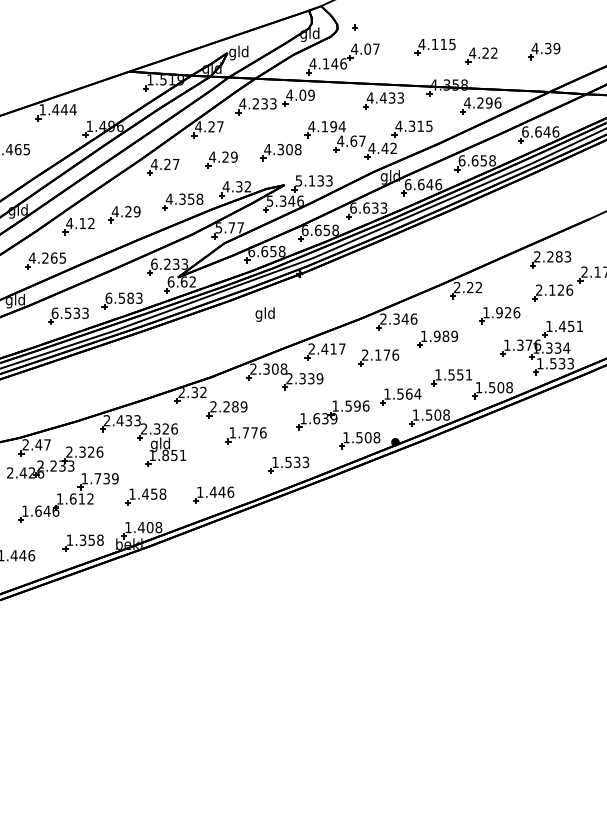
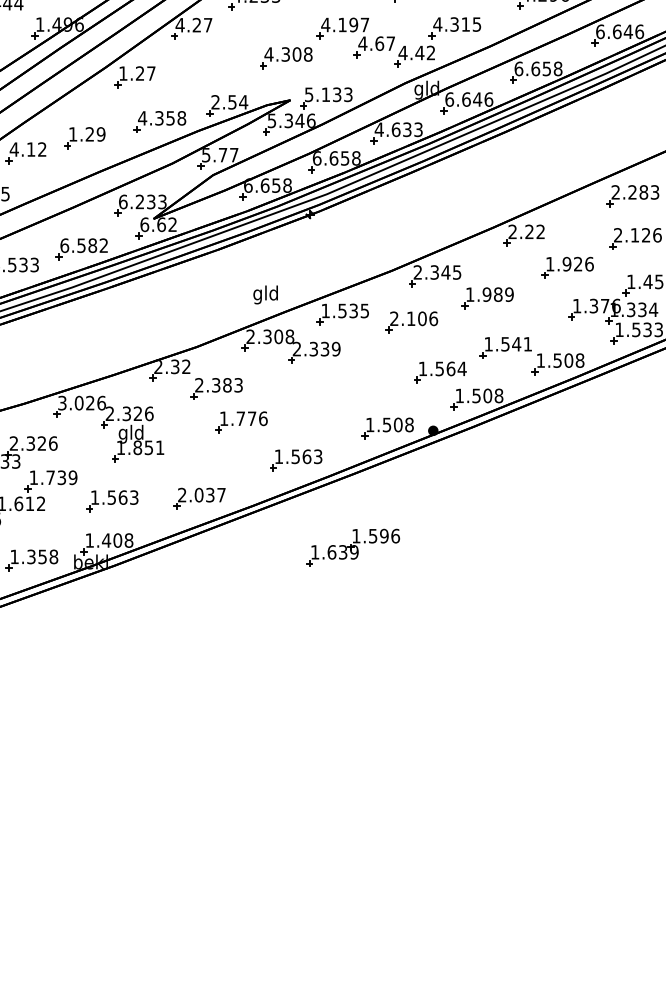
text: (341, 126) -> (363, 24), 4.194 -> 4.197
part: (221, 159) -> (209, 67), removed
text: (153, 164) -> (122, 73), 4.27 -> 1.27
text: (236, 186) -> (228, 101), 4.32 -> 2.54
text: (353, 207) -> (379, 128), 6.633 -> 4.633
text: (114, 211) -> (71, 134), 4.29 -> 1.29
text: (139, 298) -> (104, 245), 6.583 -> 6.582
text: (264, 314) -> (264, 294), moved
text: (413, 318) -> (456, 271), 2.346 -> 2.345
text: (326, 348) -> (344, 310), 2.417 -> 1.535
text: (386, 354) -> (421, 317), 2.176 -> 2.106
text: (459, 374) -> (515, 343), 1.551 -> 1.541
text: (235, 406) -> (227, 384), 2.289 -> 2.383
part: (332, 415) -> (352, 548), moved
text: (121, 420) -> (80, 402), 2.433 -> 3.026
text: (296, 462) -> (306, 456), 1.533 -> 1.563
text: (215, 491) -> (201, 494), 1.446 -> 2.037
text: (153, 493) -> (122, 496), 1.458 -> 1.563

